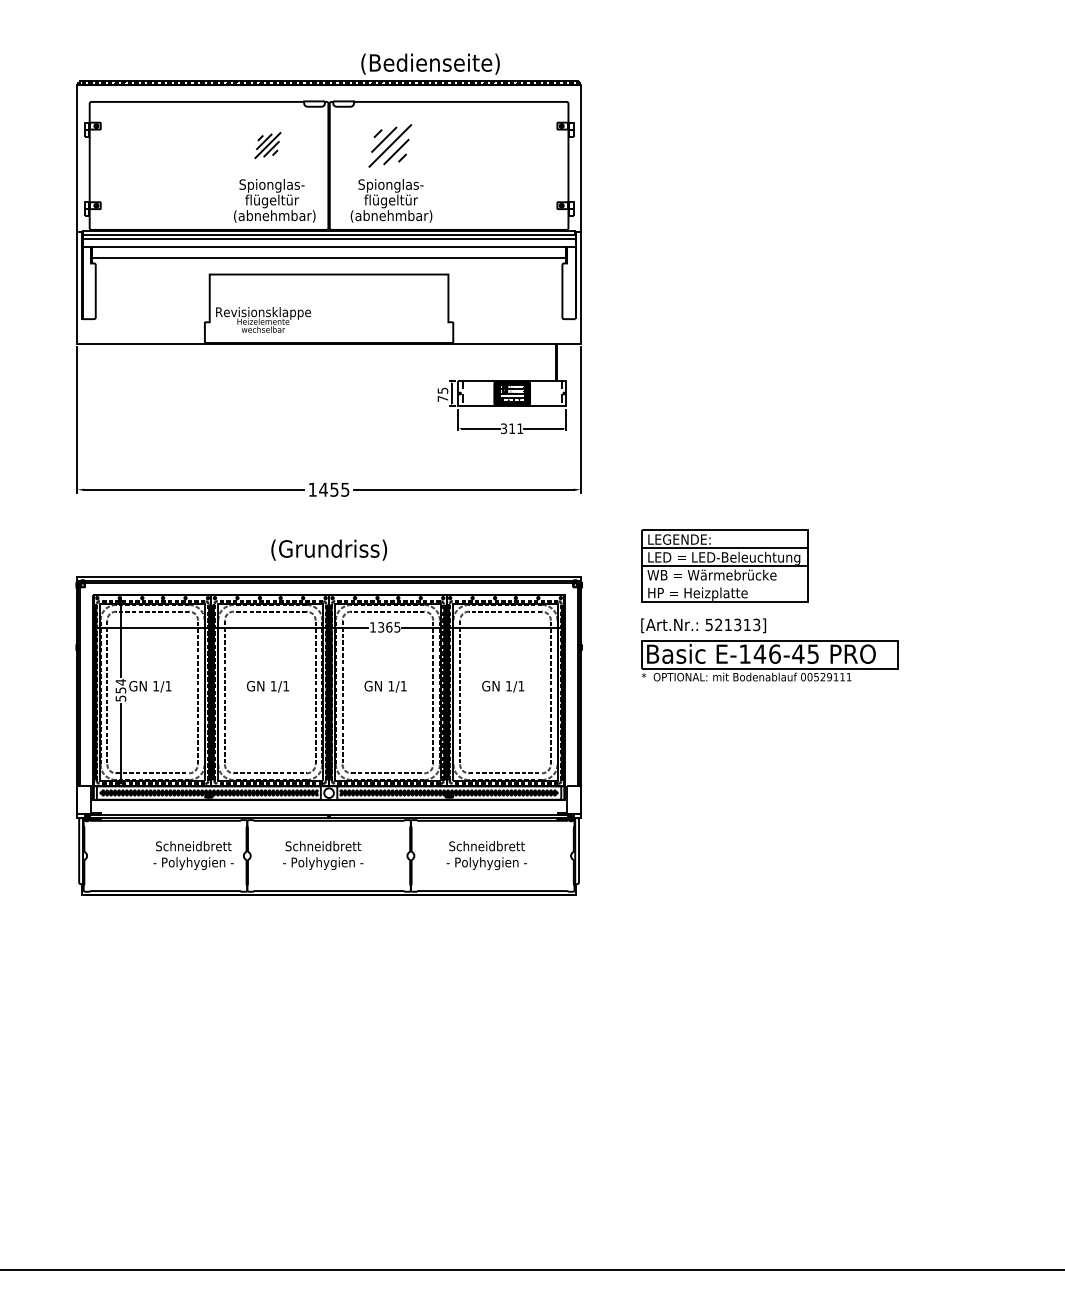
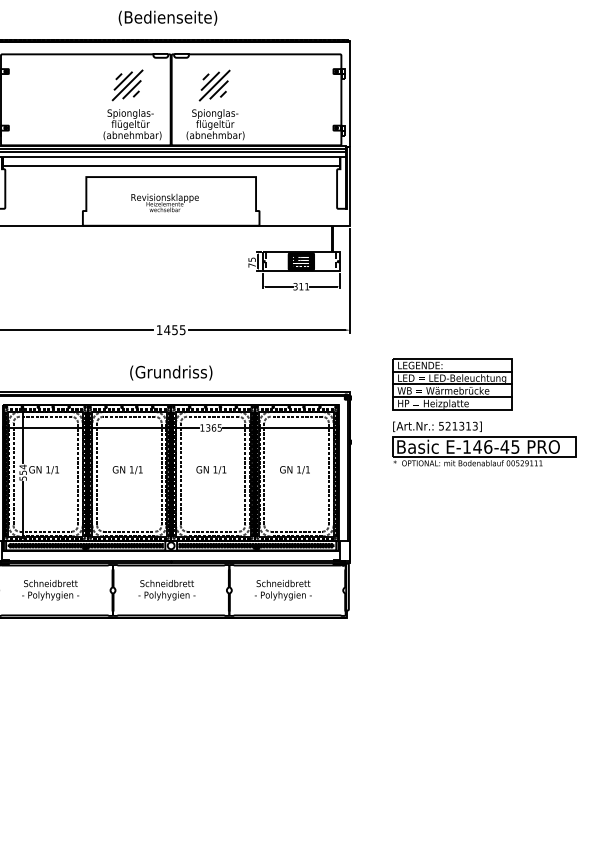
text: (430, 63) -> (167, 17), moved
part: (267, 145) -> (127, 85), size x1.67
text: (263, 319) -> (165, 202), moved
line: (724, 583) -> (452, 396), added
text: (193, 855) -> (50, 590), moved

